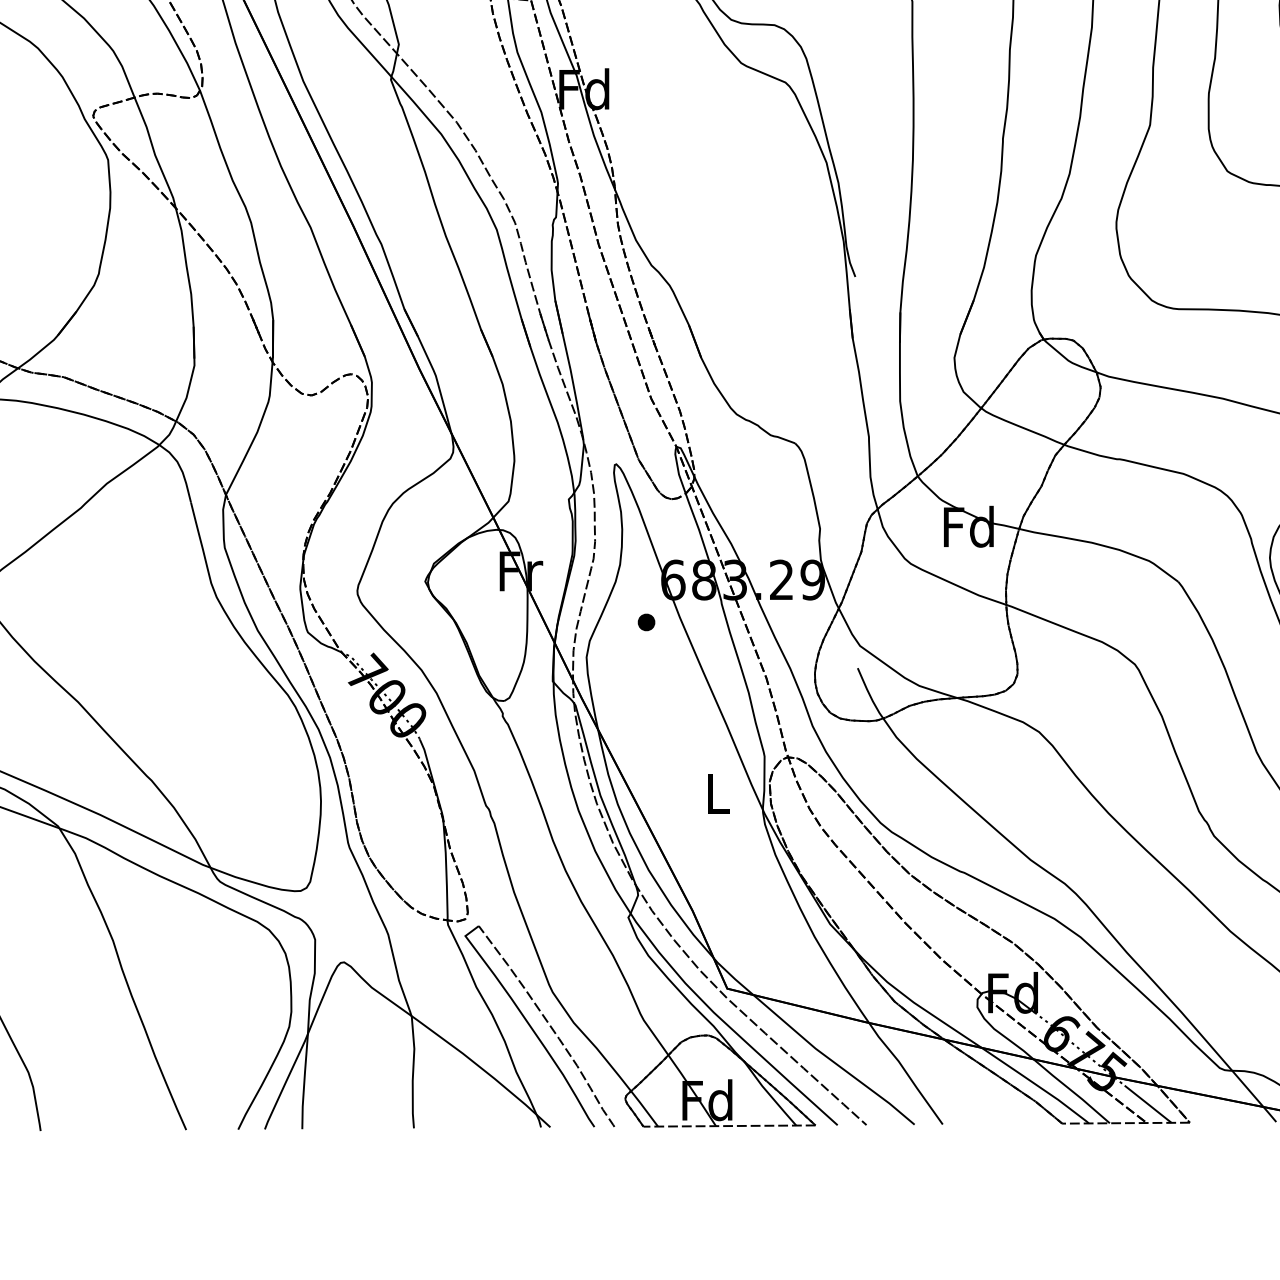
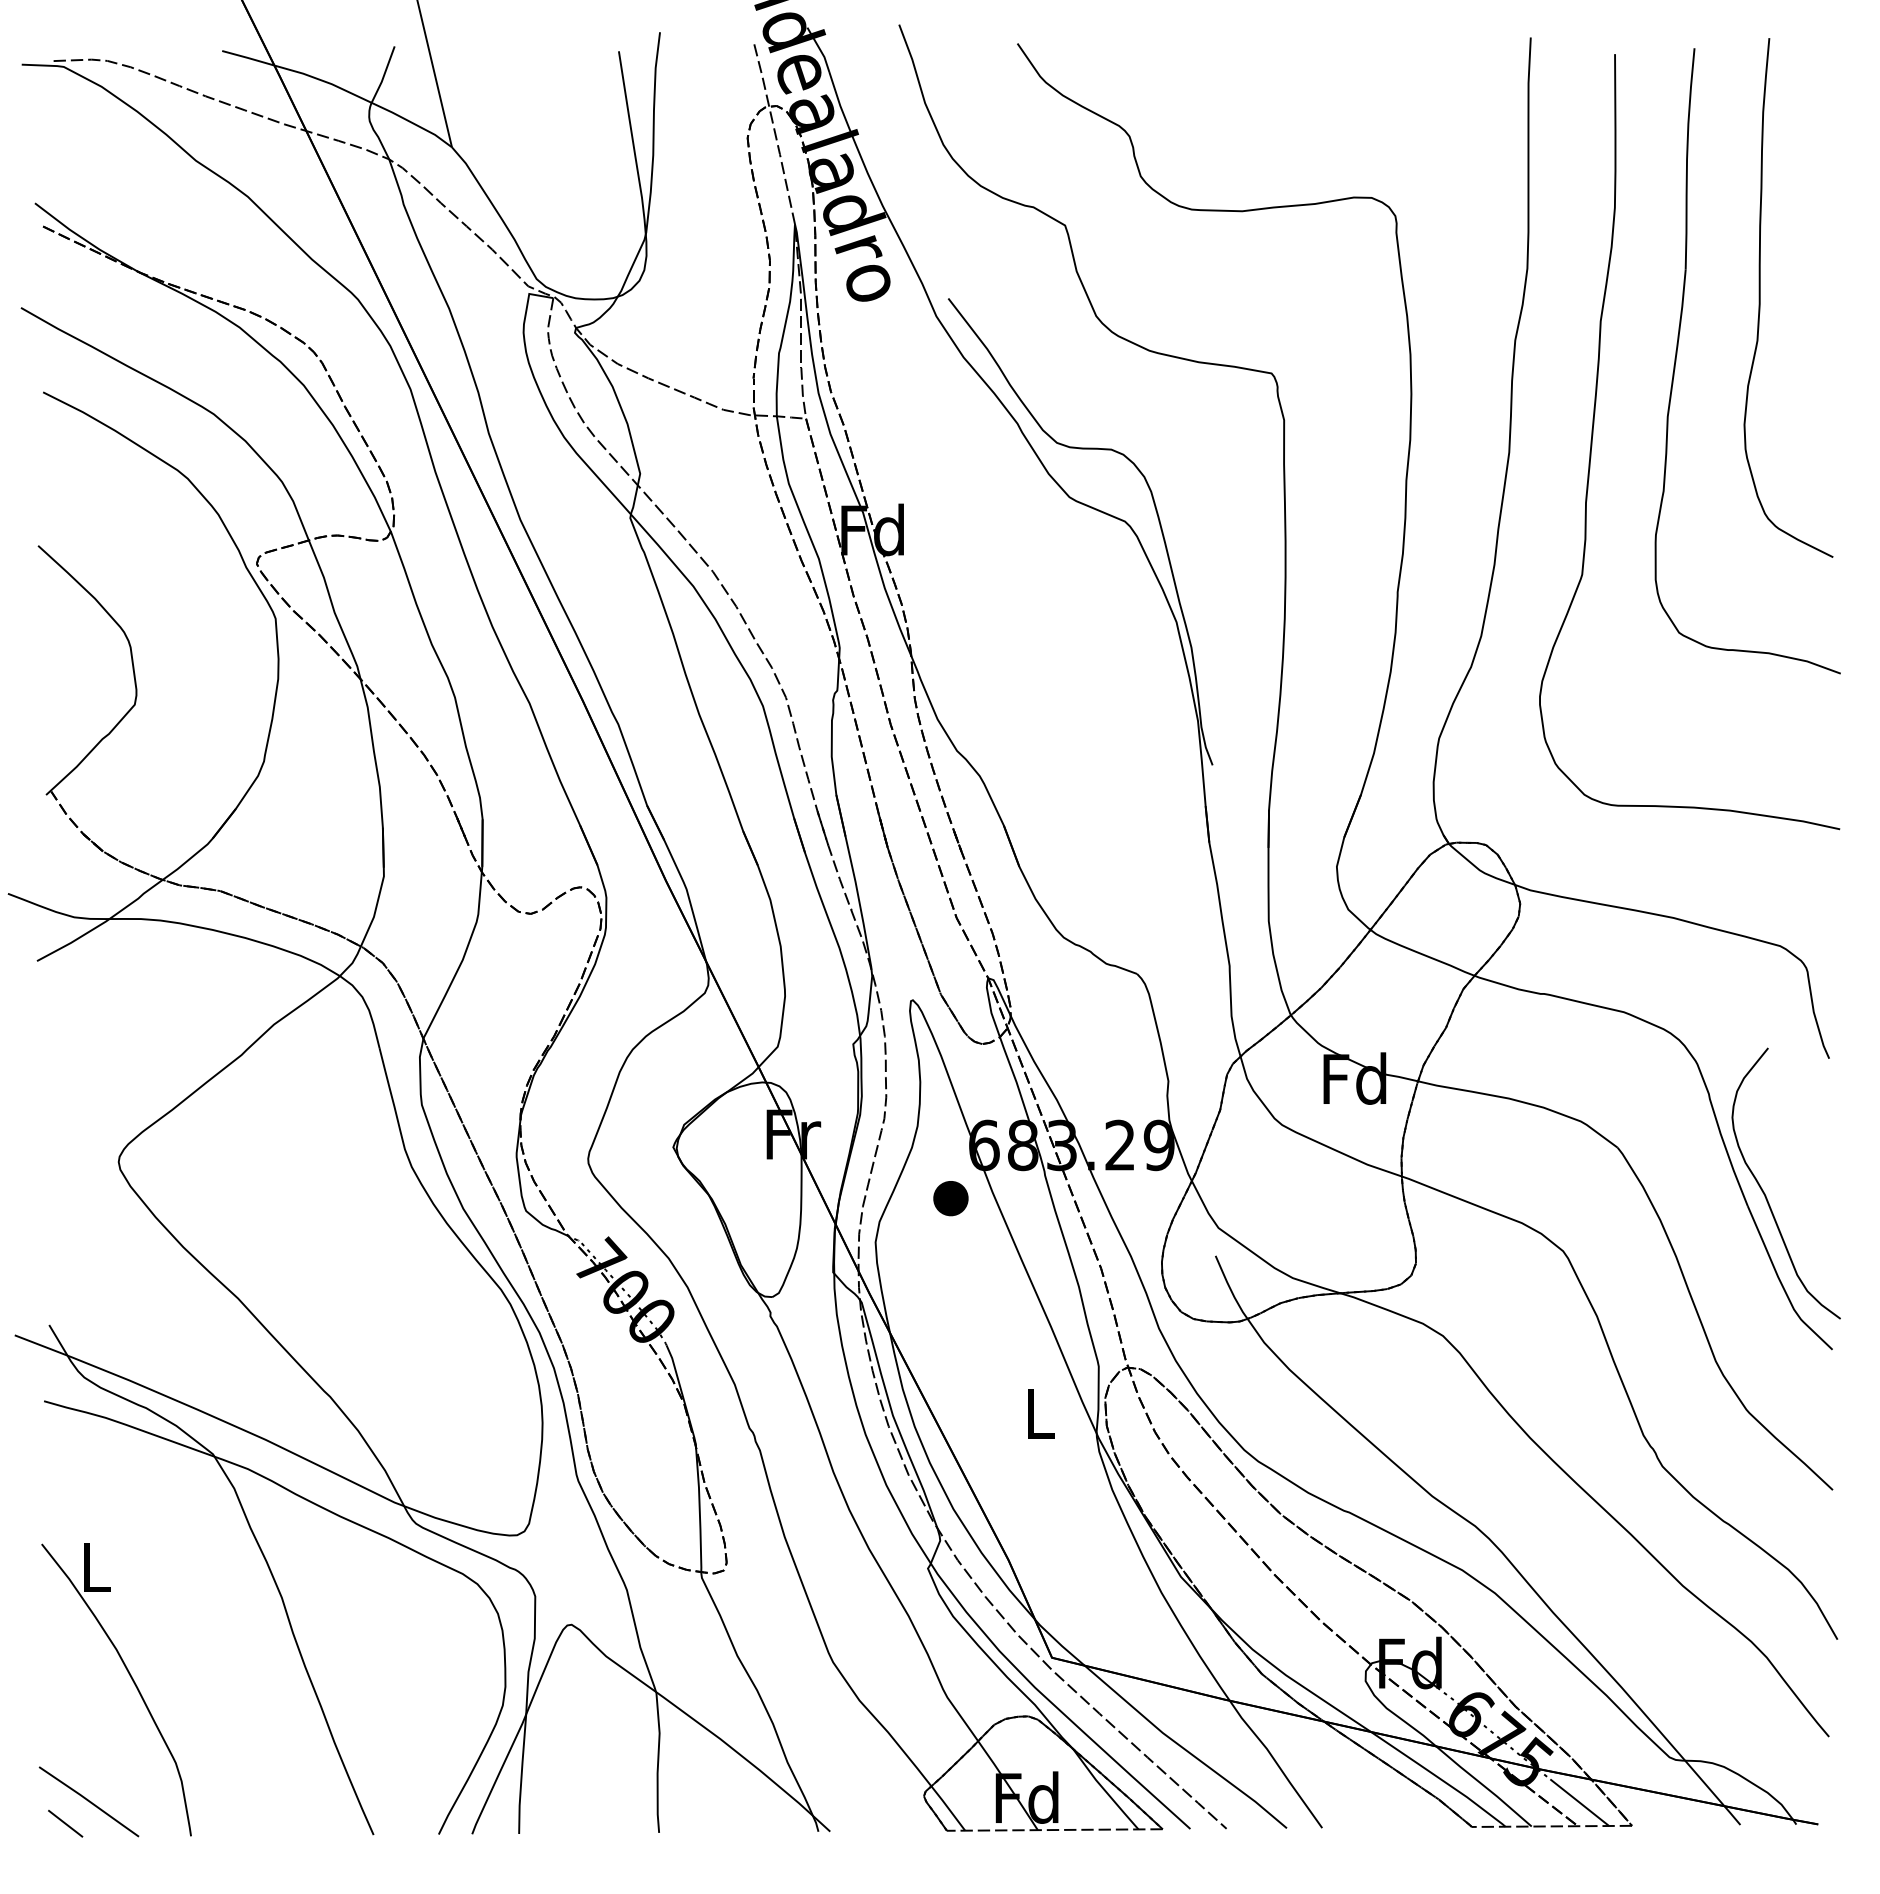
part: (646, 622) -> (950, 1198), size x1.6
part: (533, 1029) -> (809, 1709), removed

